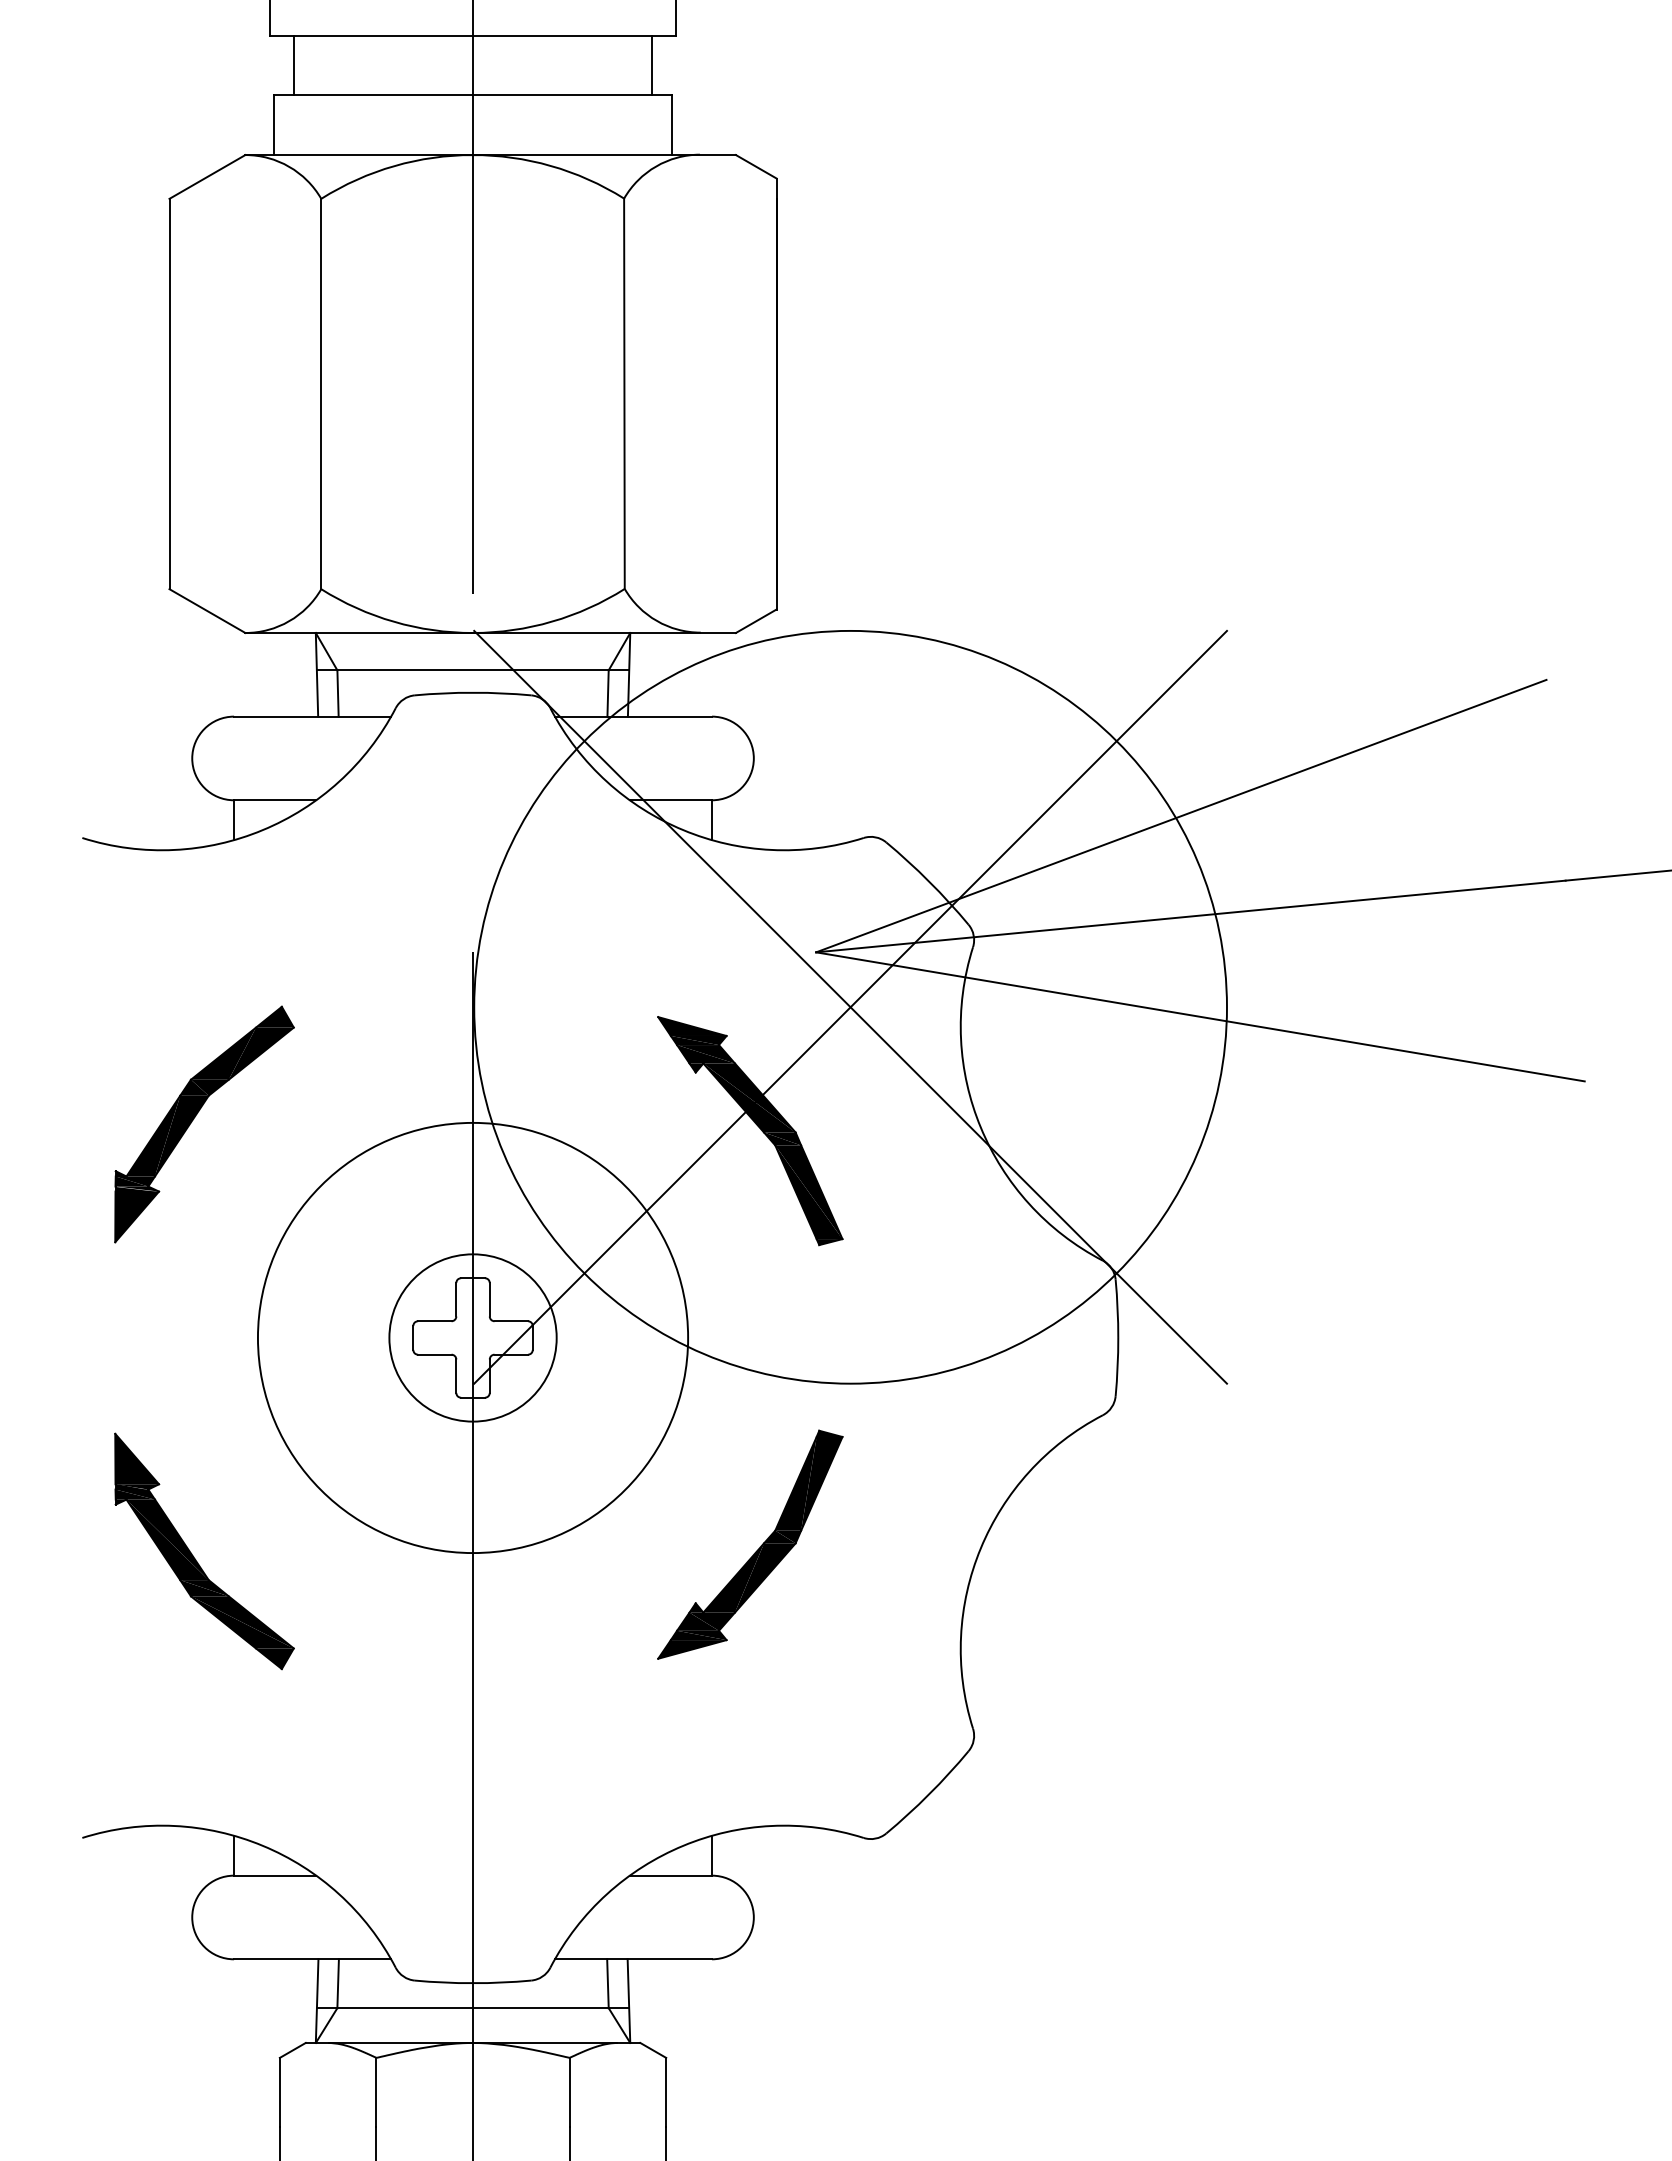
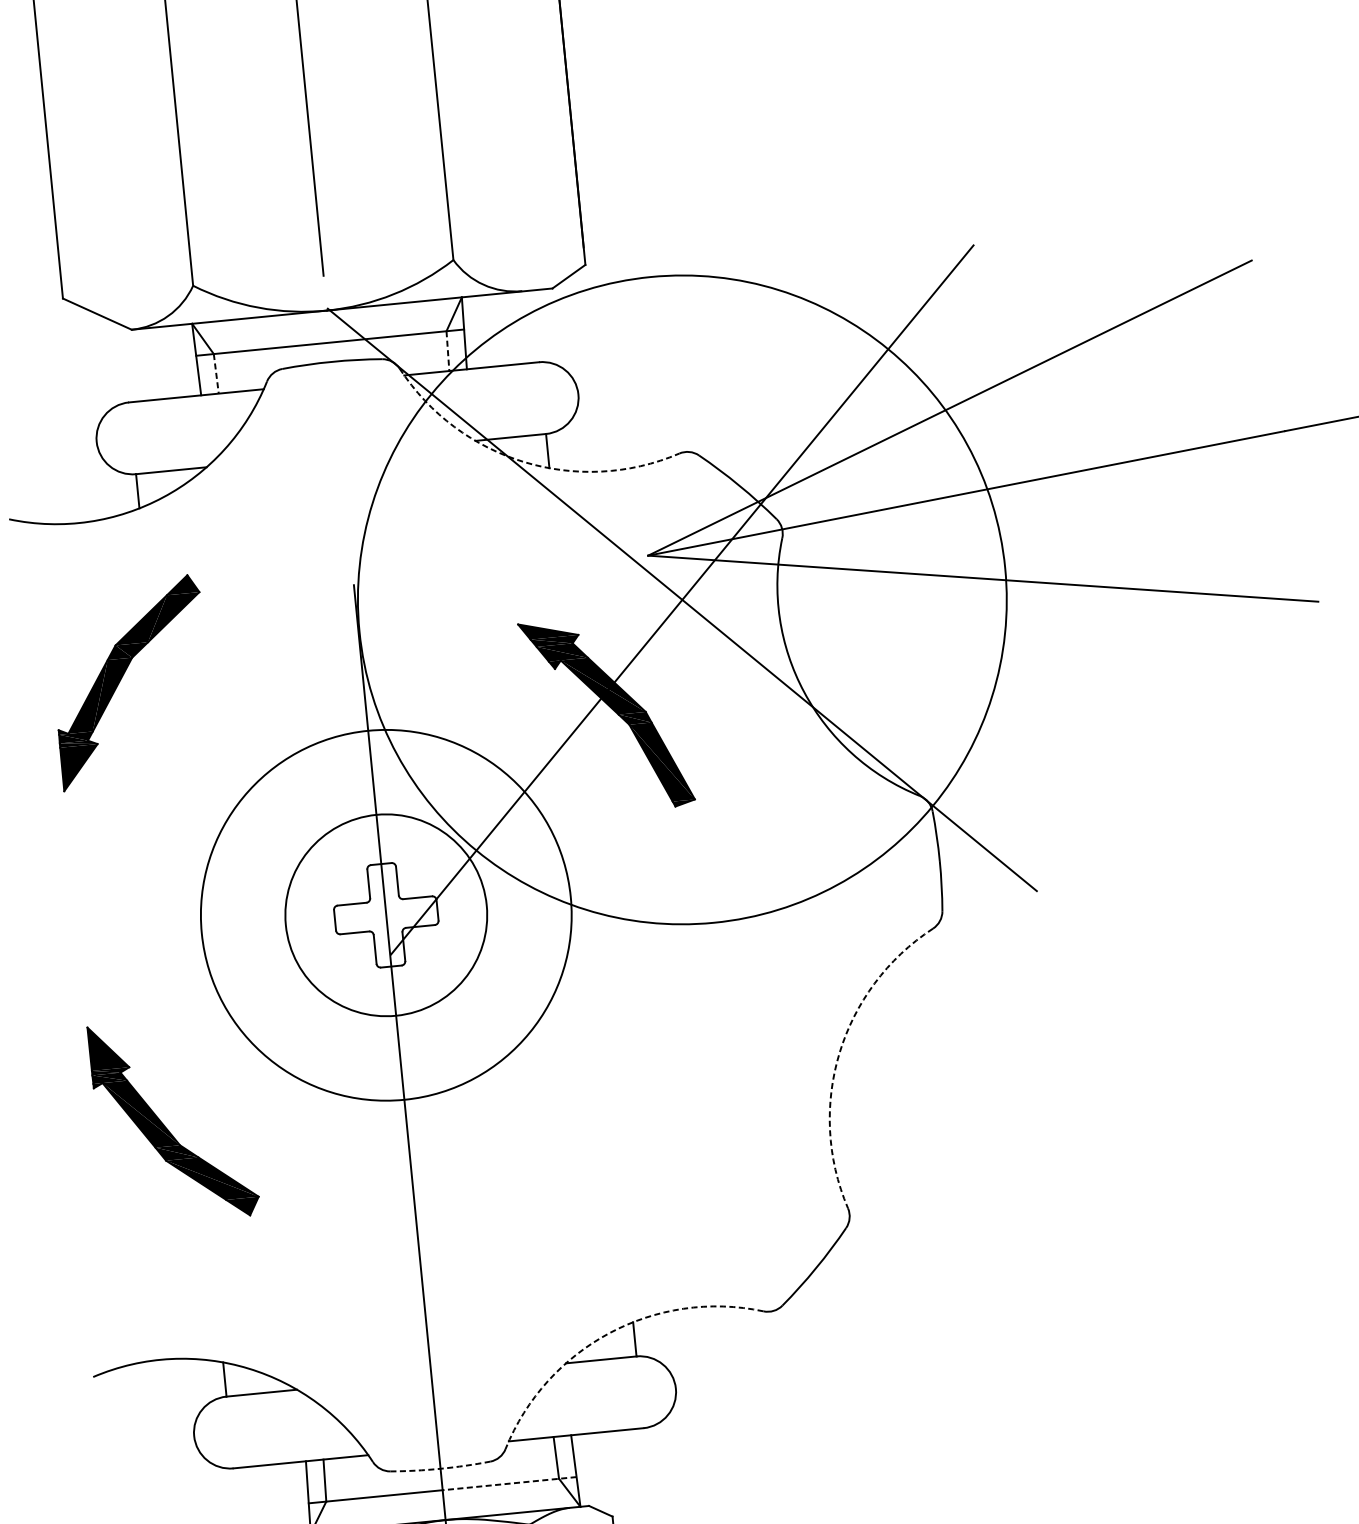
line: (338, 694) -> (216, 374), solid -> dashed
line: (608, 694) -> (448, 351), solid -> dashed
arc: (683, 830) -> (524, 462), solid -> dashed
part: (195, 1117) -> (122, 677), moved
circle: (472, 1337) -> (385, 914), size x1.4
arc: (980, 1548) -> (839, 1053), solid -> dashed
part: (756, 1550) -> (647, 1073), removed
arc: (683, 1845) -> (609, 1332), solid -> dashed
arc: (473, 1983) -> (440, 1468), solid -> dashed
line: (550, 2008) -> (509, 1483), solid -> dashed

